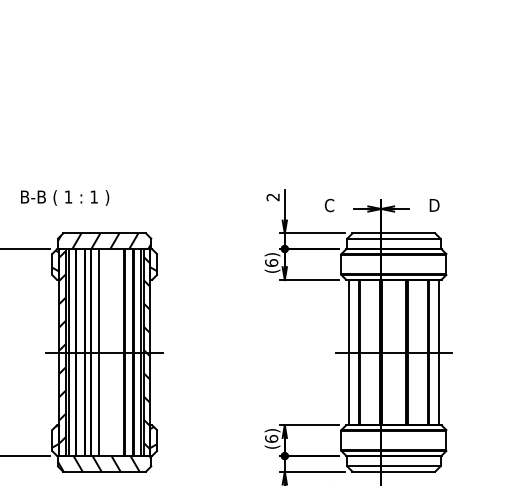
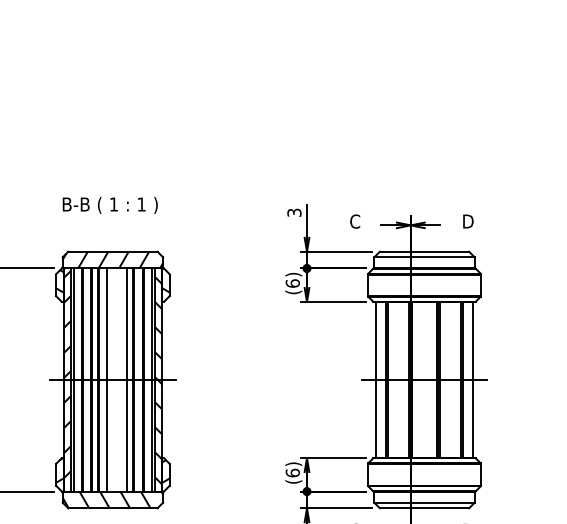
text: (64, 197) -> (109, 205), moved
text: (273, 197) -> (294, 212), 2 -> 3
line: (117, 352) -> (126, 379), added

